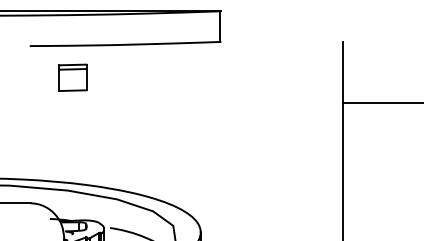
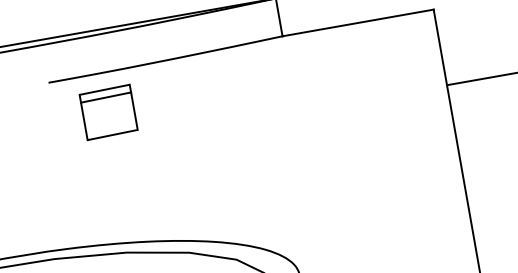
line: (281, 41) -> (357, 22), added
part: (72, 77) -> (108, 112), size x1.43

